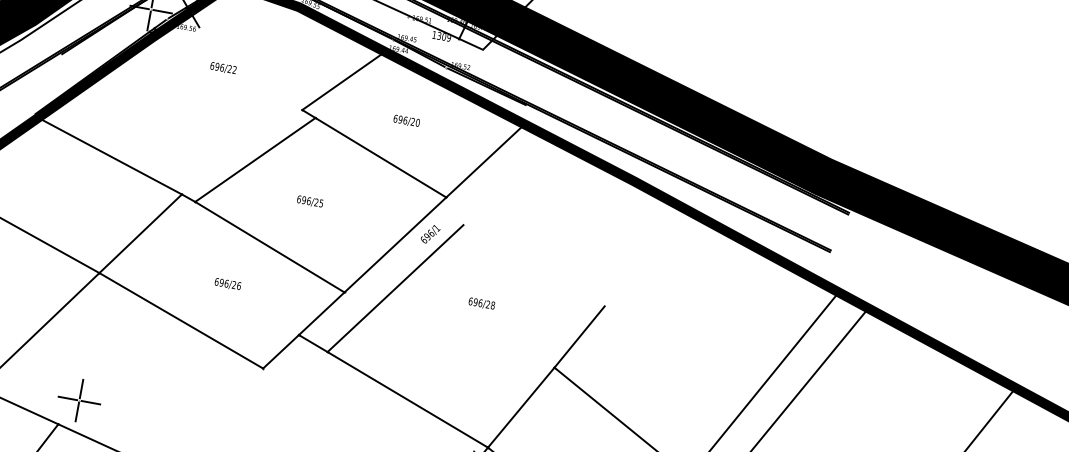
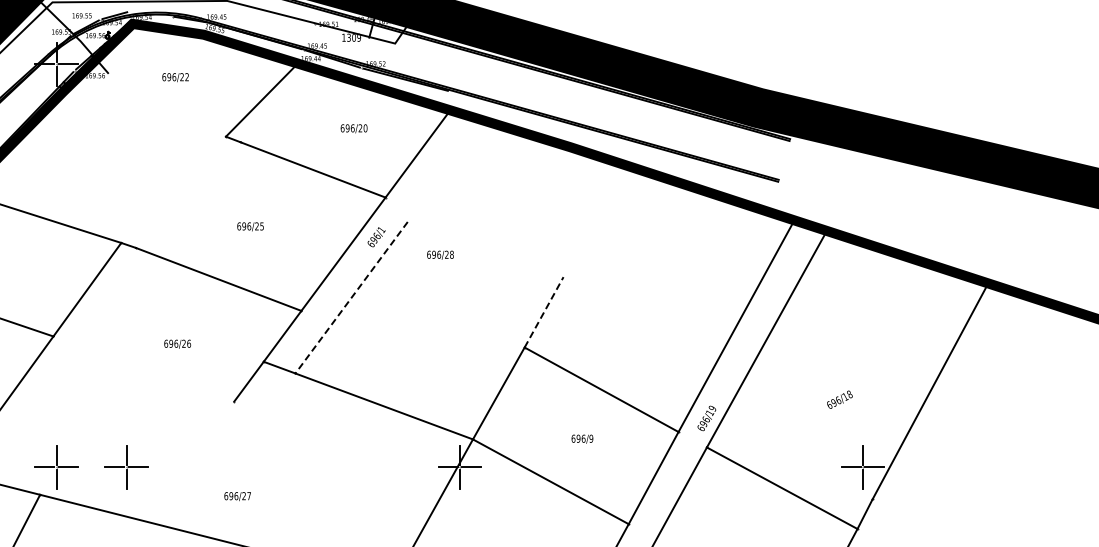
text: (223, 68) -> (175, 77), moved
text: (406, 120) -> (353, 128), moved
line: (255, 159) -> (188, 194), removed
text: (227, 283) -> (177, 343), moved
line: (395, 289) -> (351, 298), solid -> dashed
text: (481, 303) -> (440, 254), moved
line: (181, 320) -> (143, 368), removed
line: (580, 336) -> (544, 311), solid -> dashed
part: (146, 413) -> (126, 467), added

